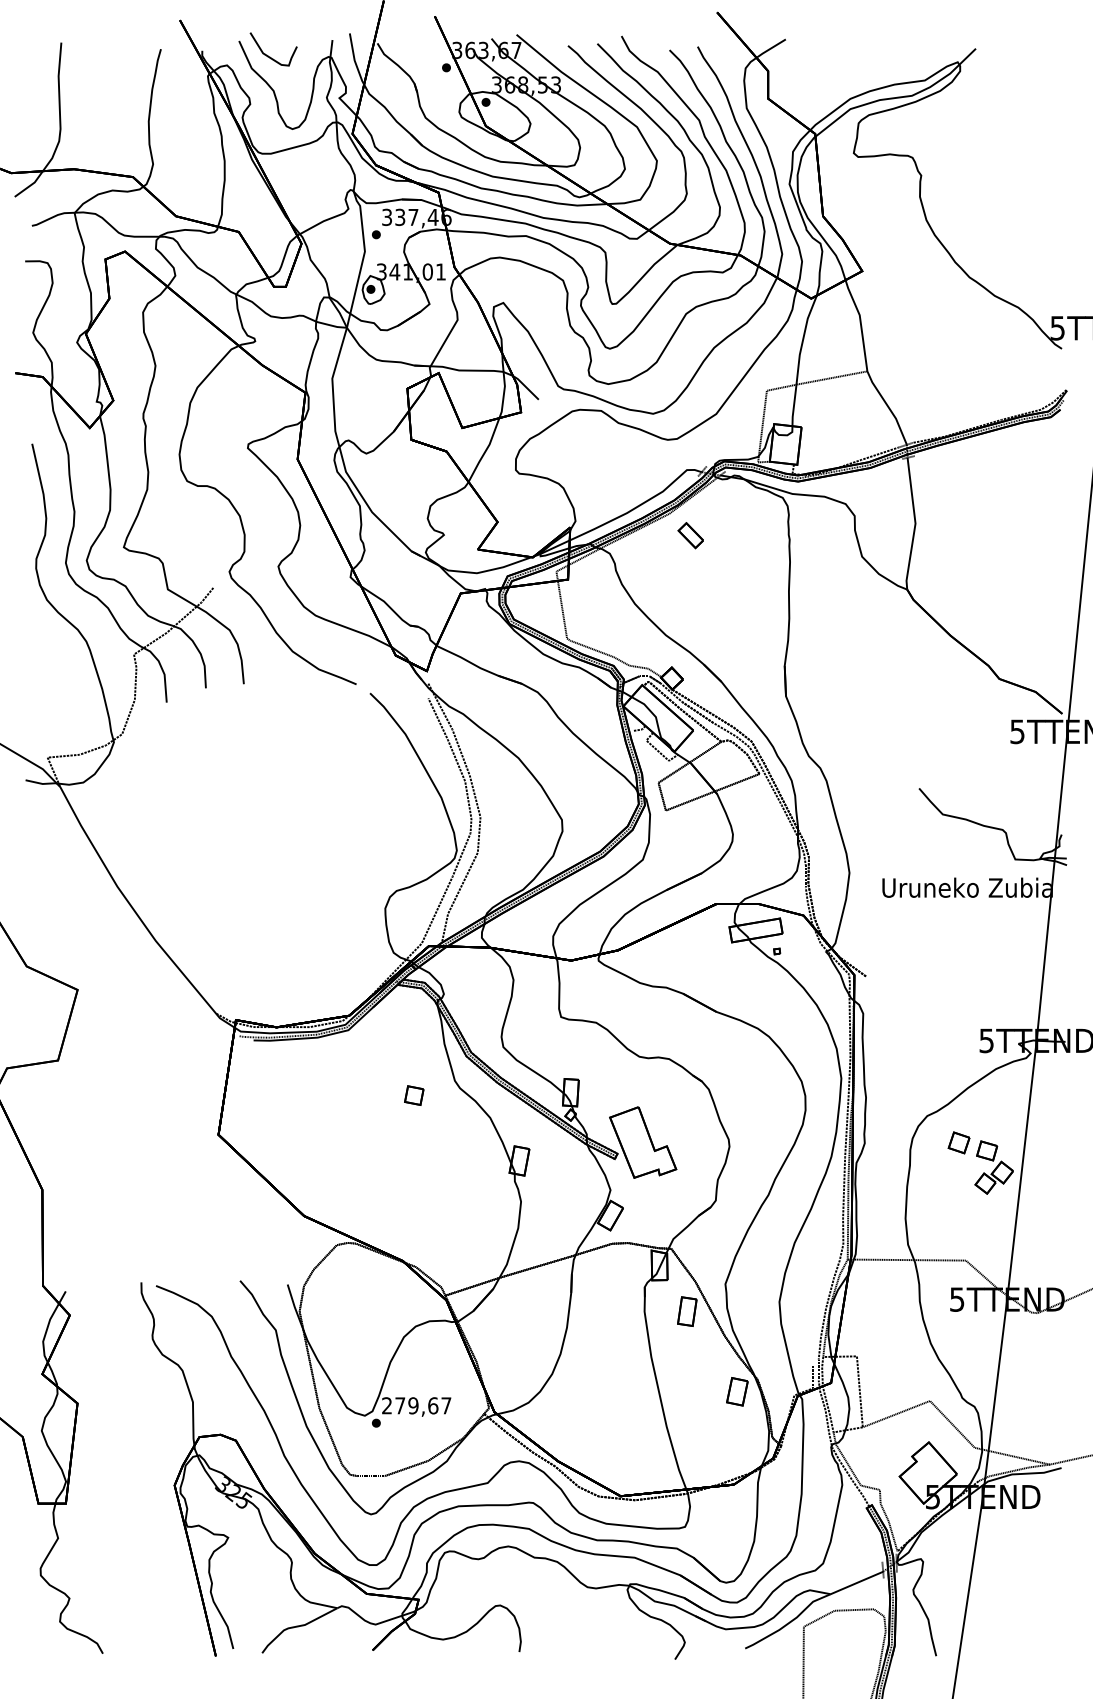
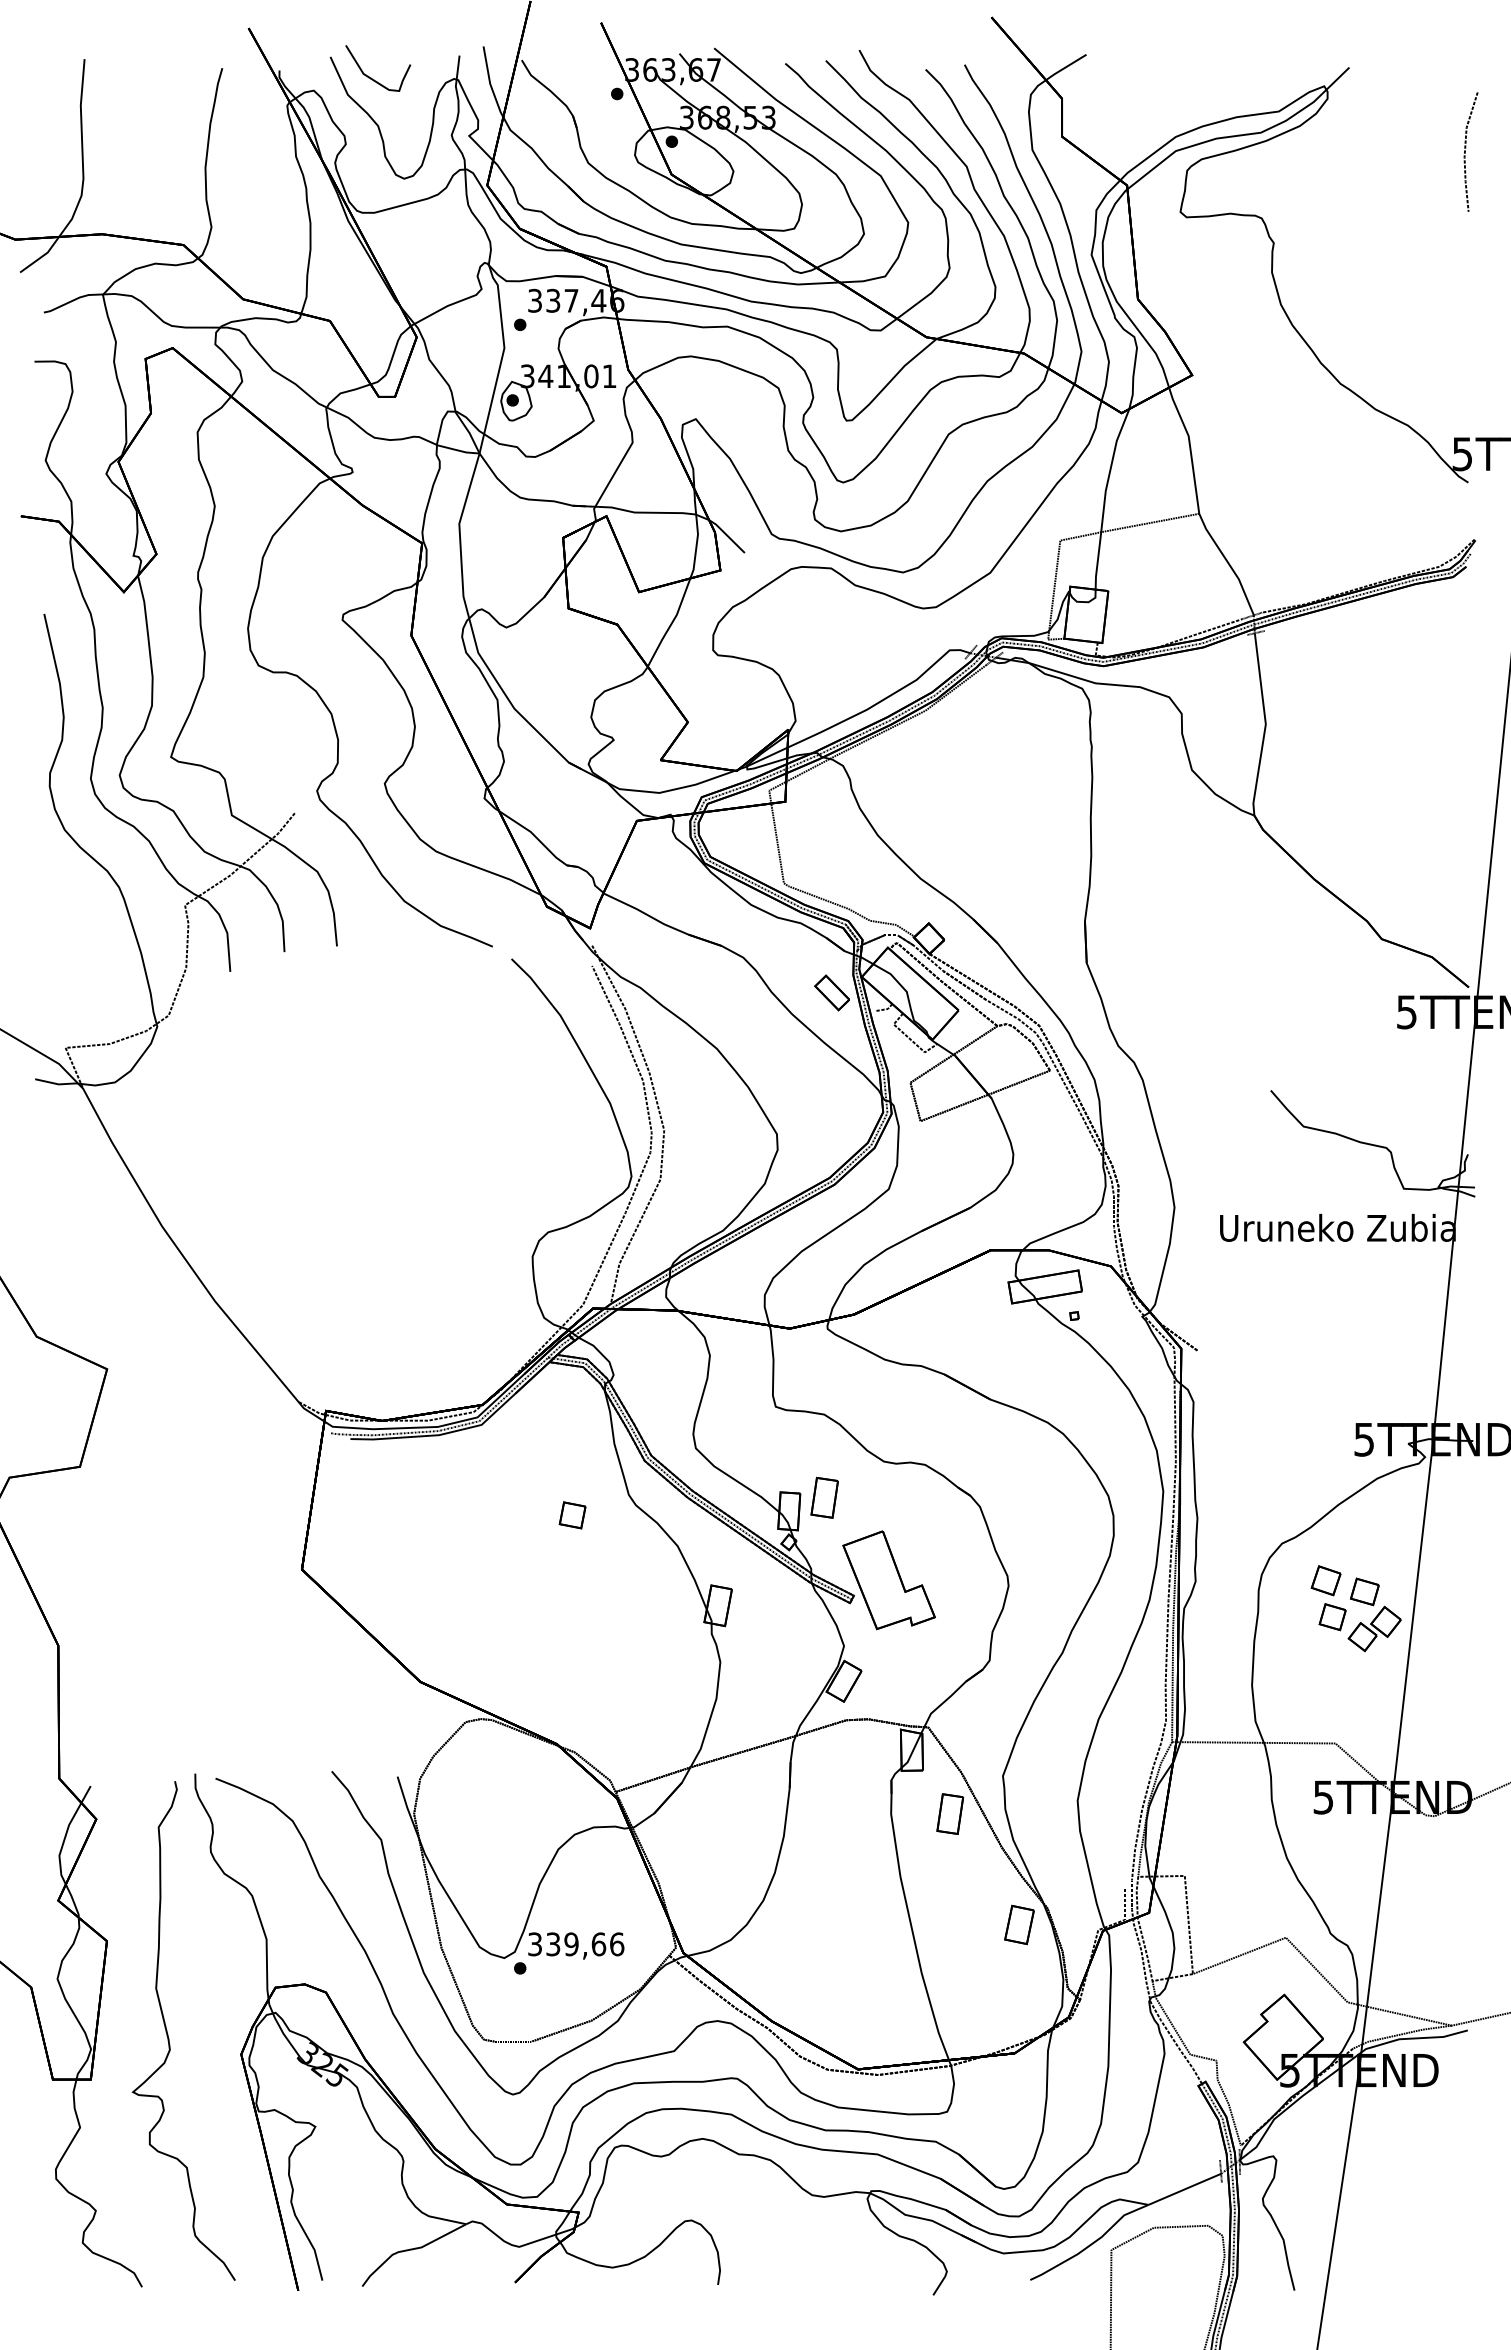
line: (1060, 107) -> (1466, 148), added
part: (690, 535) -> (831, 992), moved
part: (596, 1082) -> (824, 1497), added
part: (963, 1169) -> (1332, 1617), added
text: (417, 1405) -> (576, 1944), 279,67 -> 339,66
curve: (122, 1471) -> (168, 2034), added

